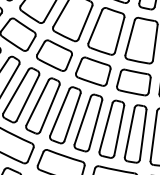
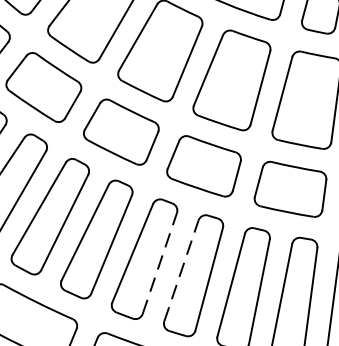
line: (72, 116) -> (159, 261), solid -> dashed
line: (82, 120) -> (181, 270), solid -> dashed

